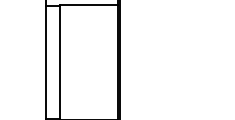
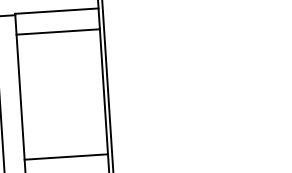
line: (88, 19) -> (57, 32), added
line: (88, 105) -> (65, 157), added

